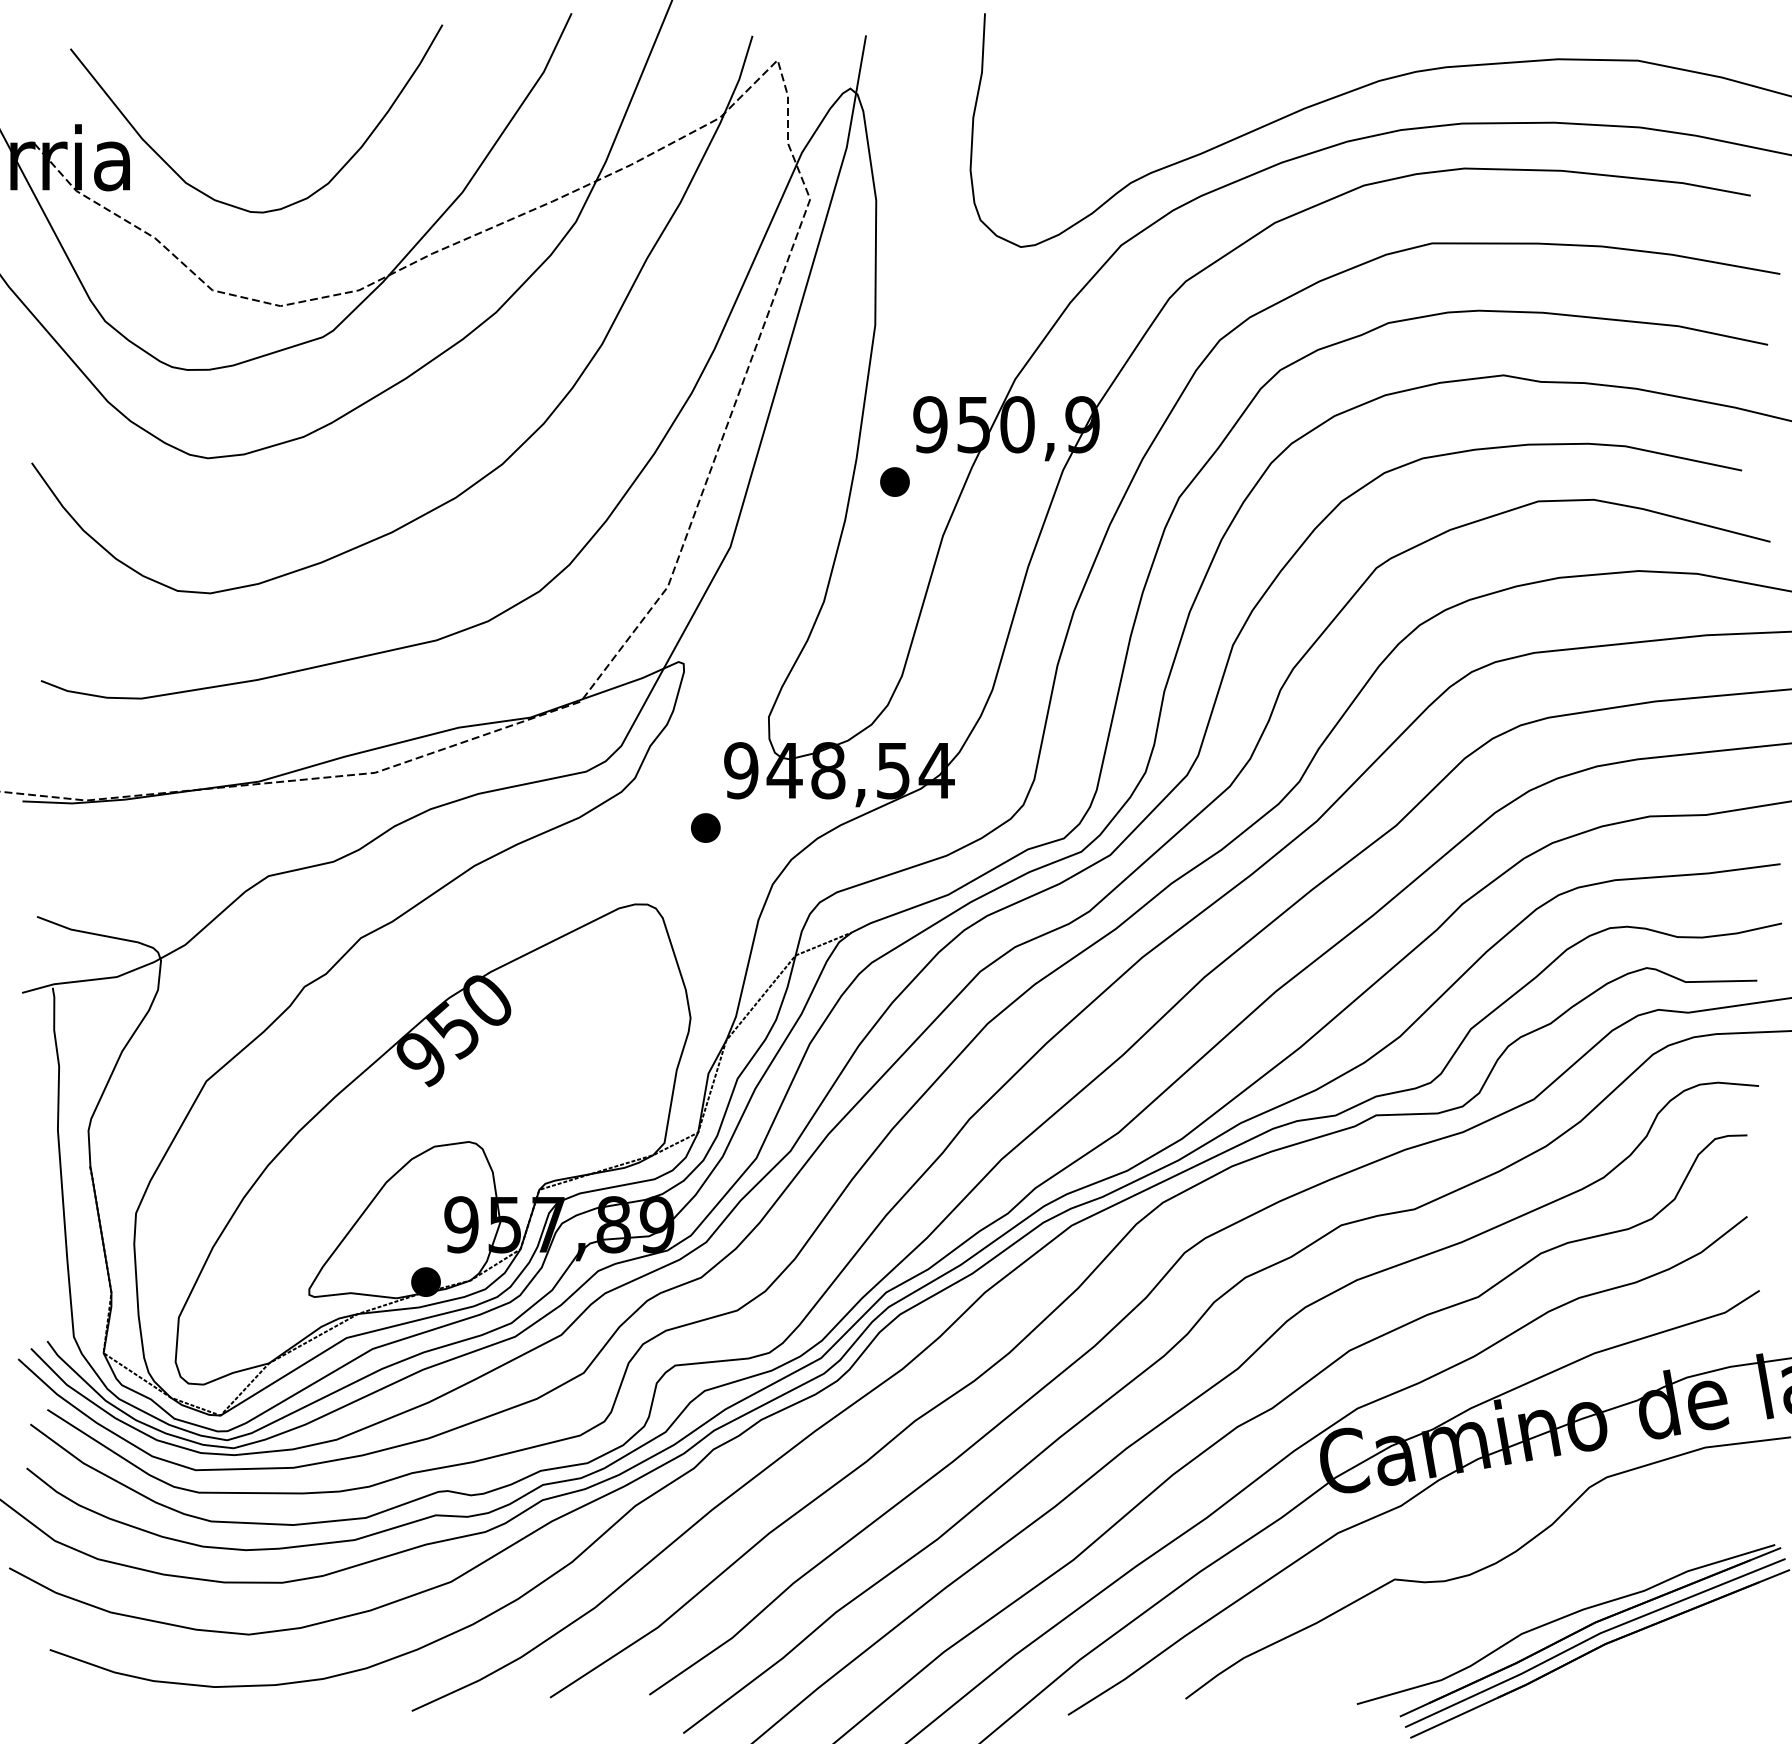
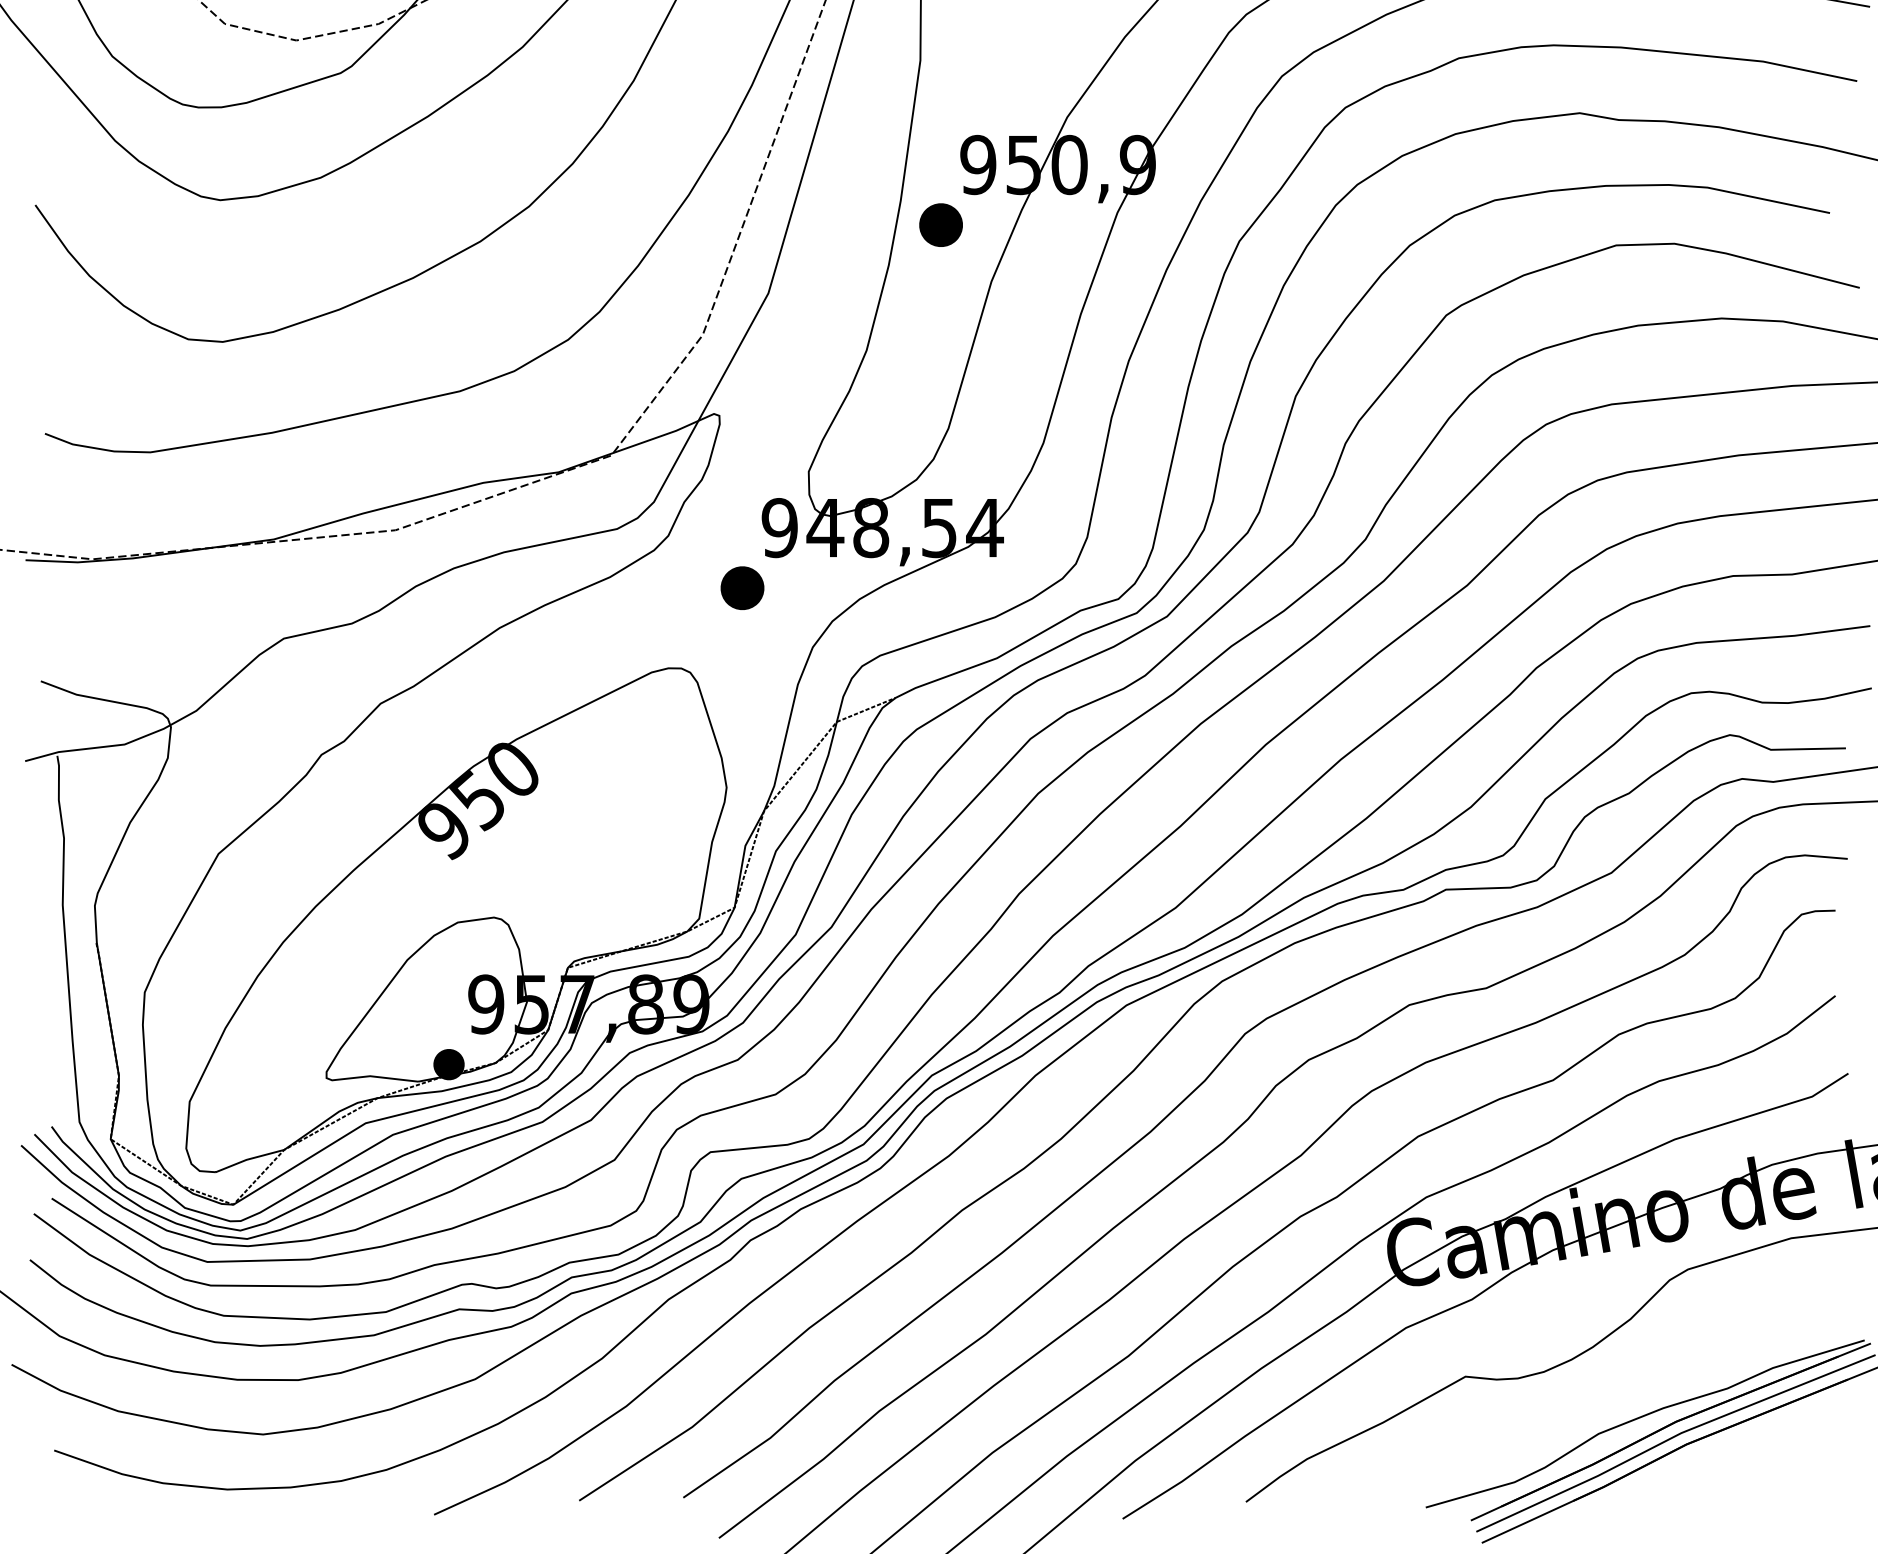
part: (894, 481) -> (940, 224), size x1.4
part: (705, 827) -> (742, 587), size x1.4

